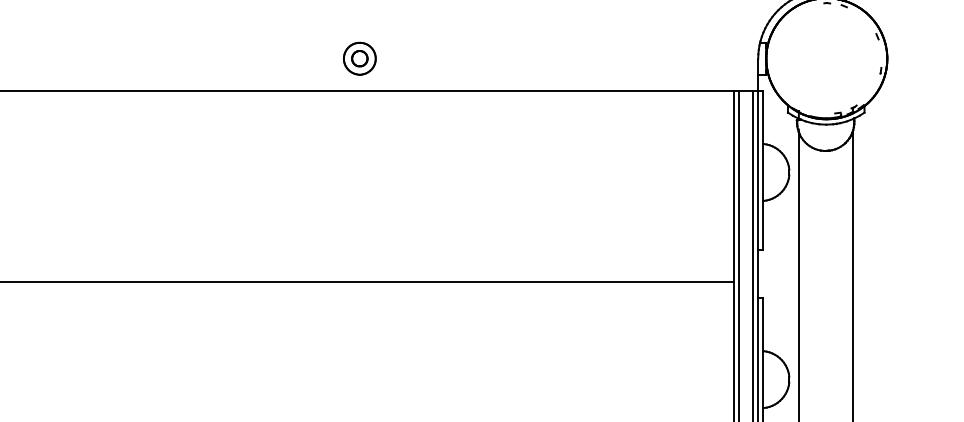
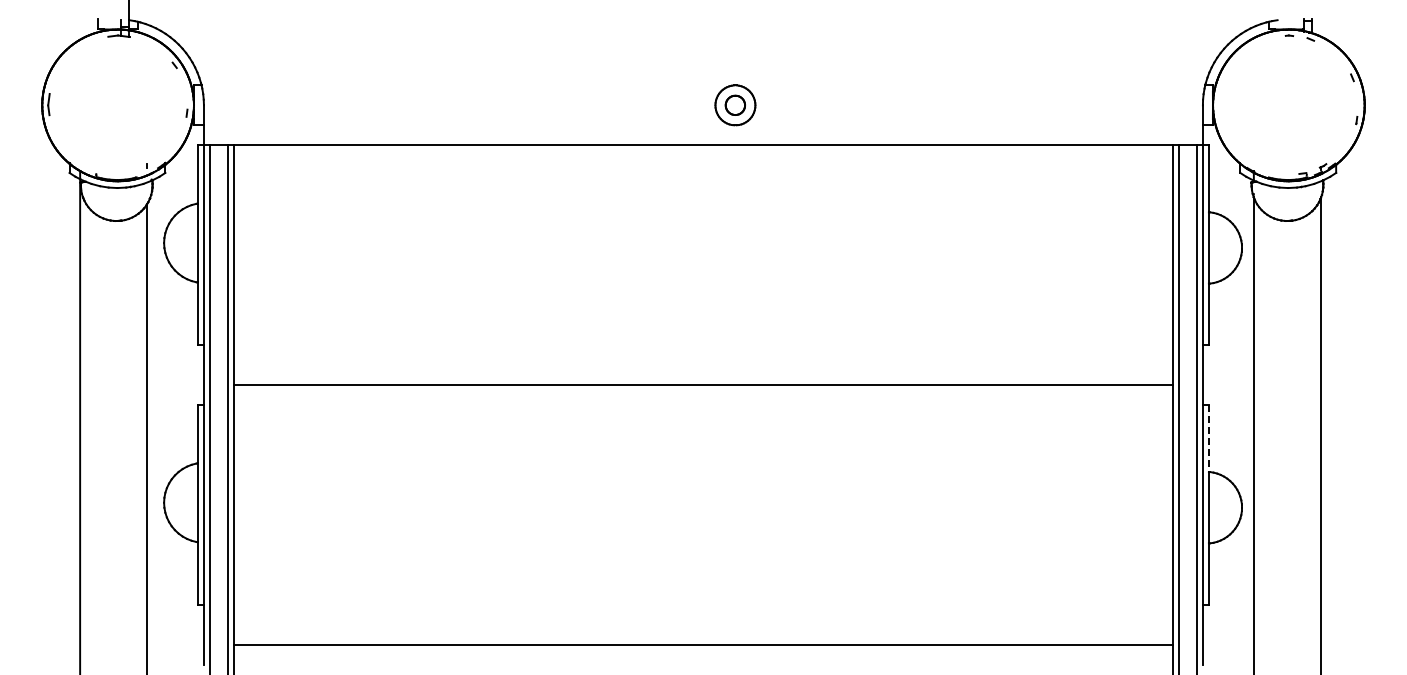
part: (359, 58) -> (735, 105), moved
line: (762, 325) -> (1208, 439), solid -> dashed

